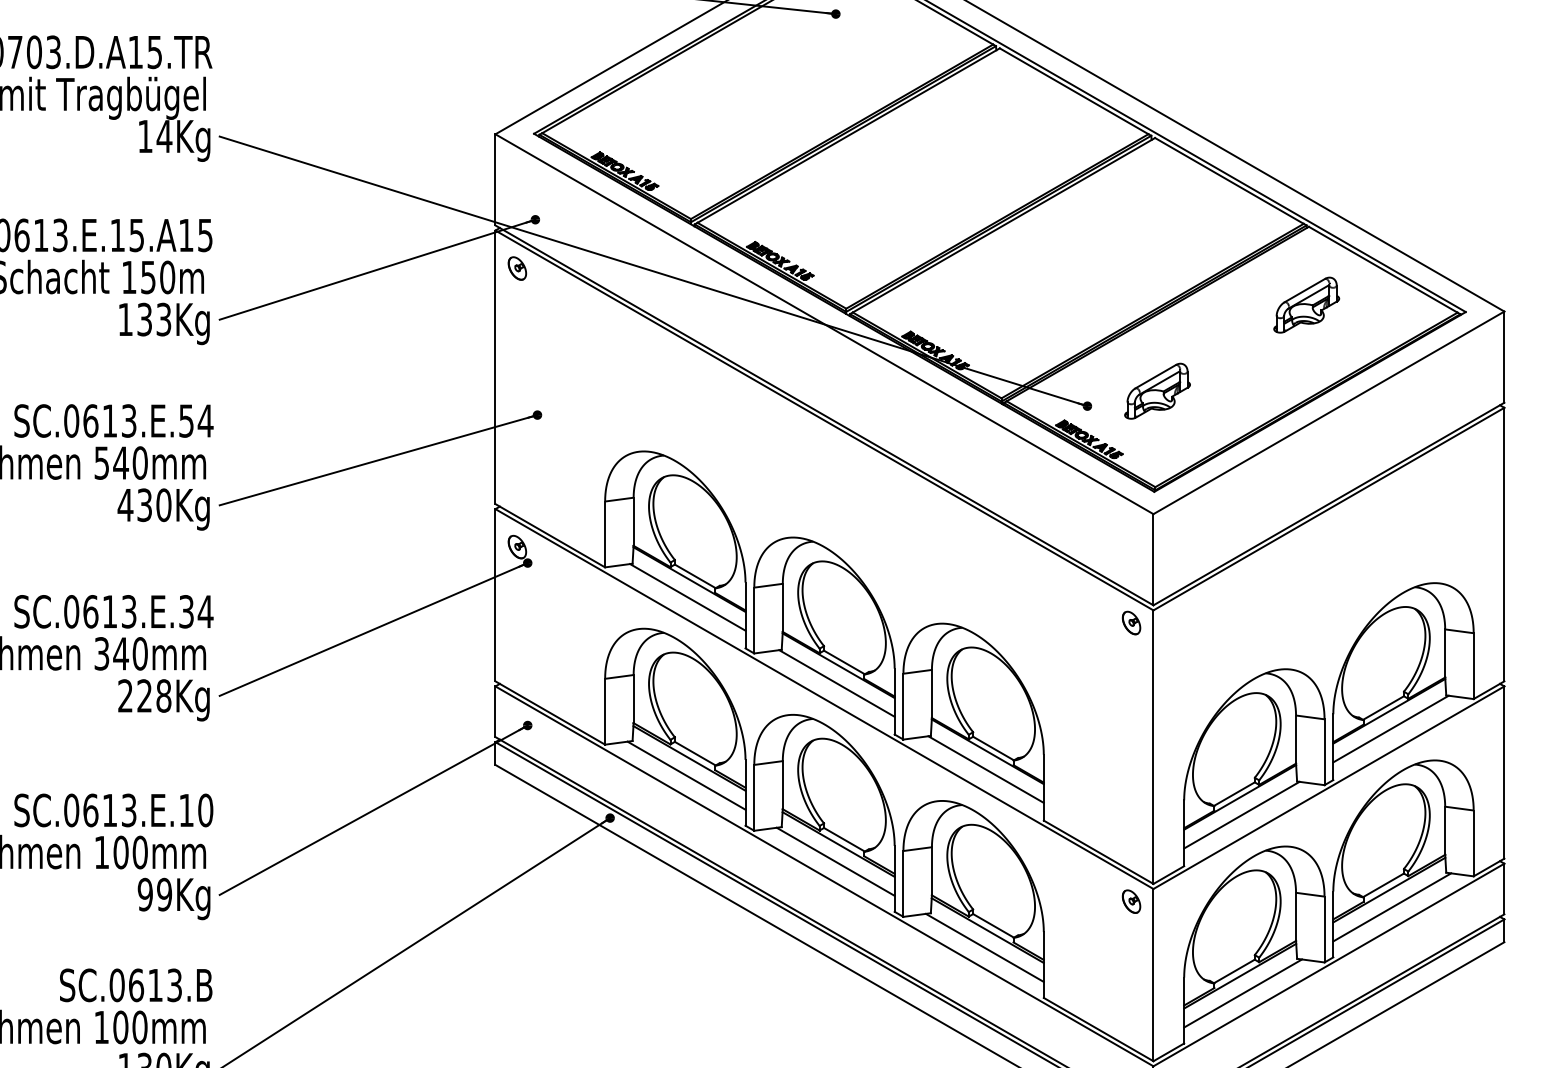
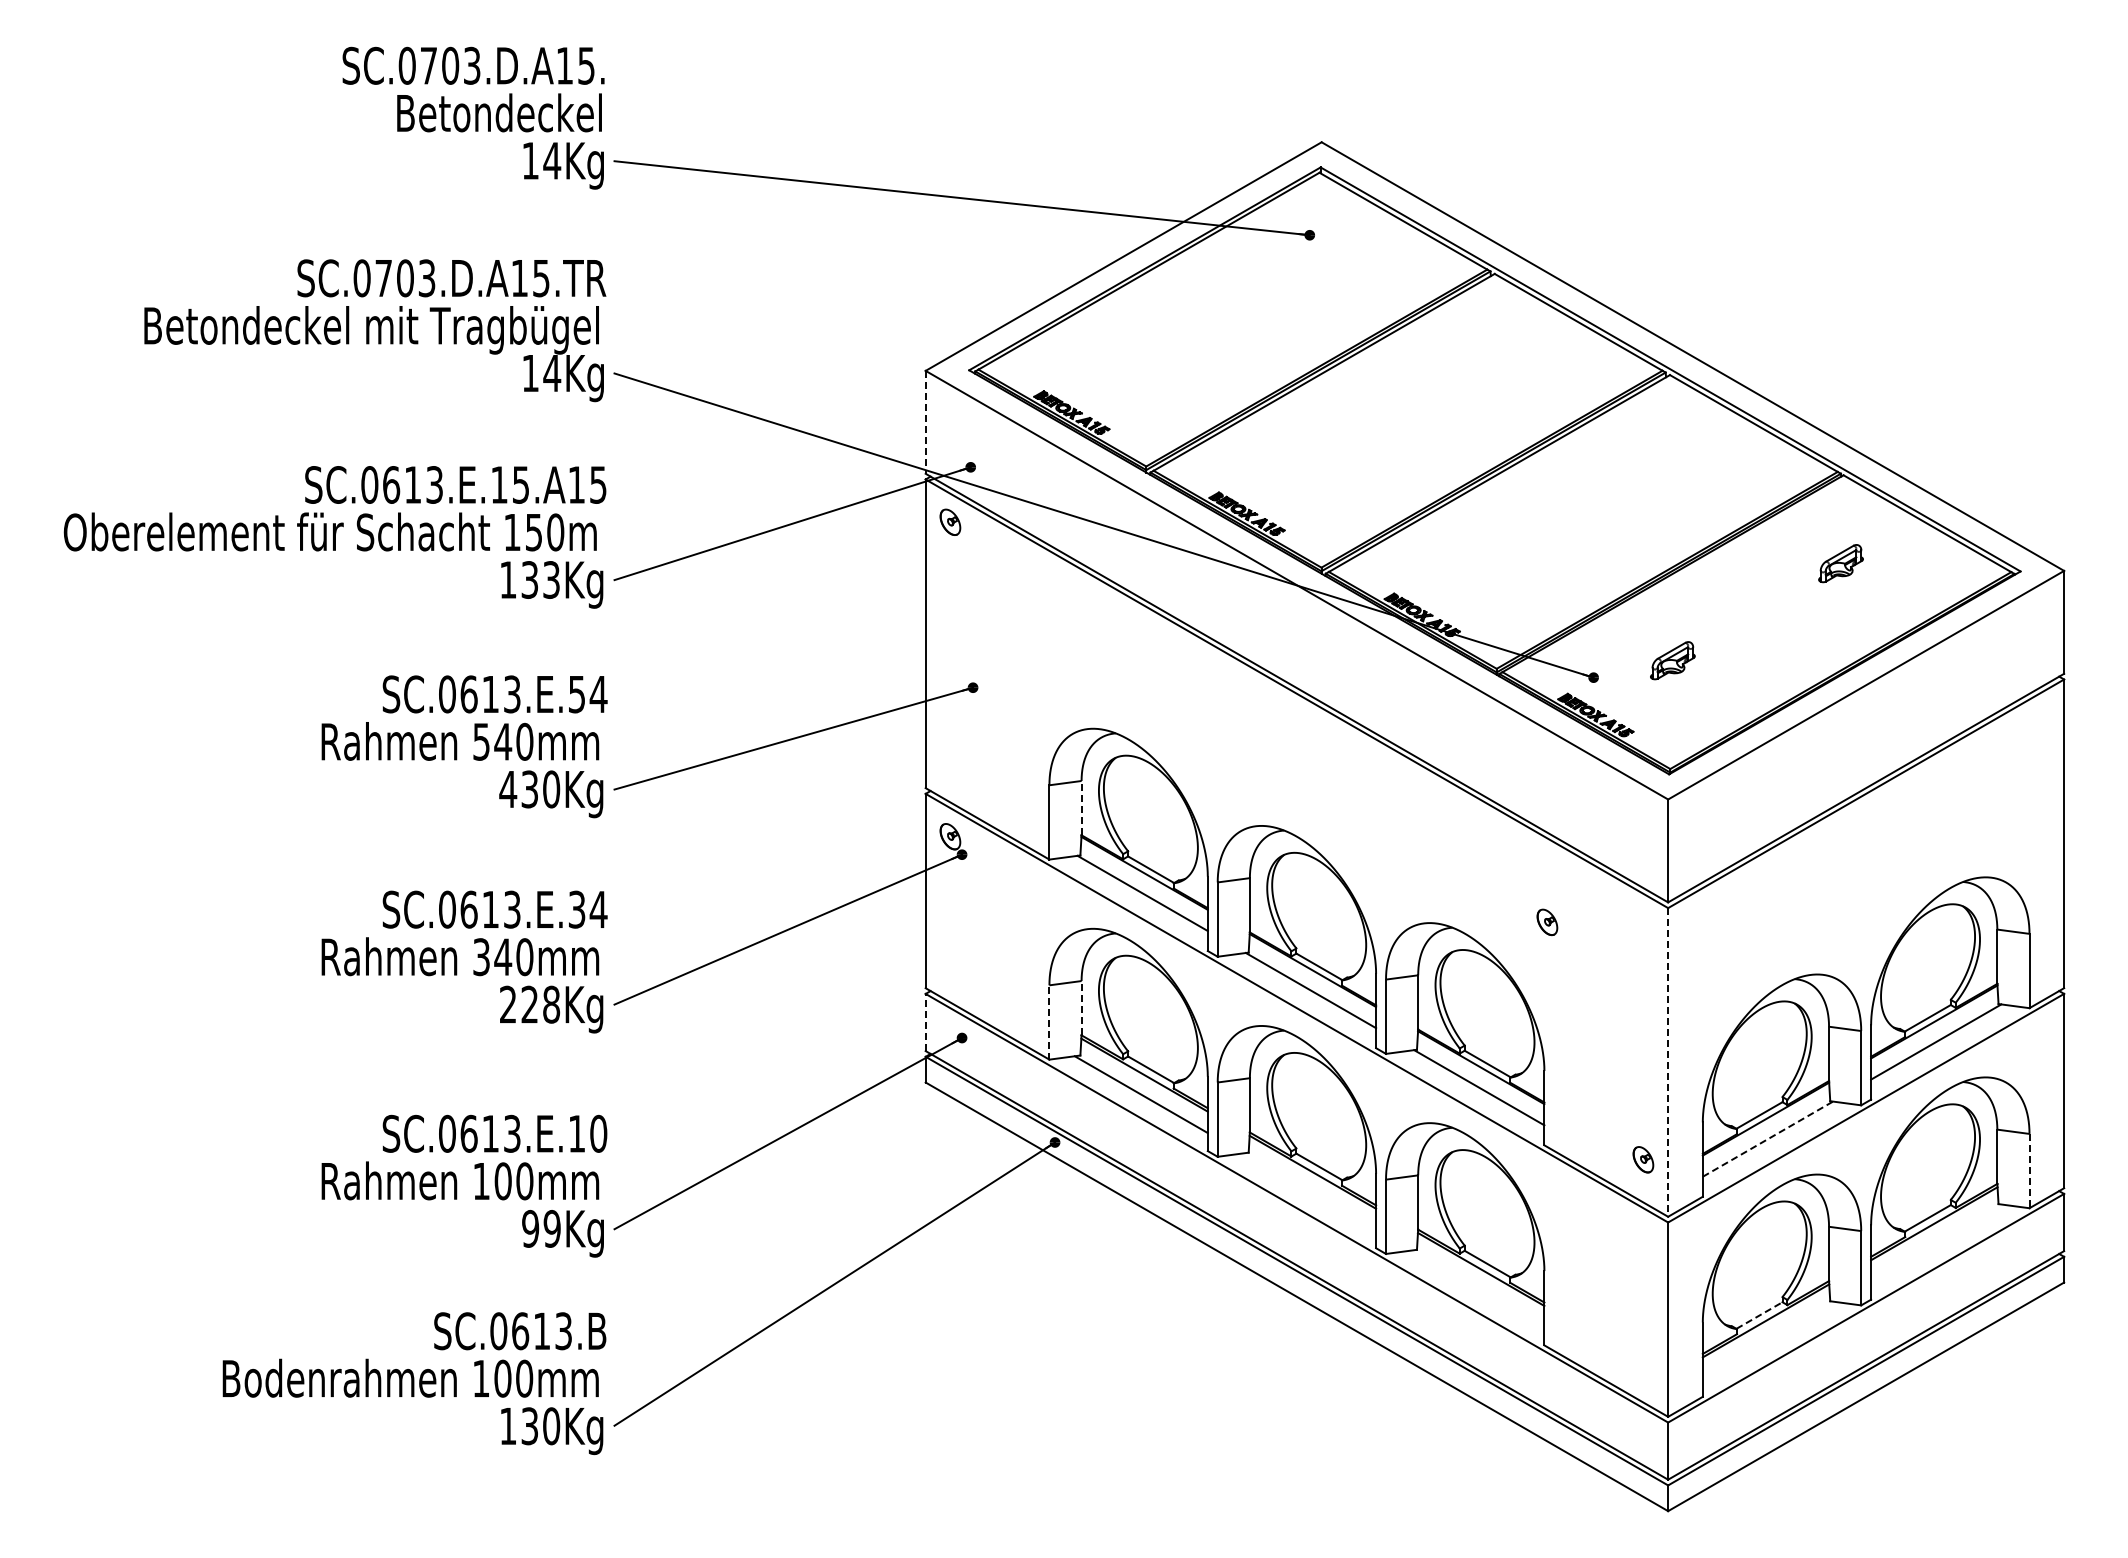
line: (495, 180) -> (925, 422), solid -> dashed
part: (1306, 304) -> (1840, 563), size x0.6
part: (1157, 390) -> (1672, 660), size x0.6
line: (633, 521) -> (1081, 807), solid -> dashed
part: (1131, 623) -> (1547, 922), moved
line: (633, 698) -> (1081, 1007), solid -> dashed
line: (495, 711) -> (925, 1022), solid -> dashed
line: (605, 711) -> (1049, 1022), solid -> dashed
line: (1153, 747) -> (1668, 1062), solid -> dashed
line: (1242, 814) -> (1768, 1138), solid -> dashed
line: (1473, 843) -> (2029, 1171), solid -> dashed
line: (835, 861) -> (1309, 1191), removed
part: (1131, 901) -> (1643, 1159), moved
line: (1392, 906) -> (1937, 1242), removed
line: (984, 947) -> (1477, 1288), removed
line: (1234, 971) -> (1759, 1315), solid -> dashed
line: (1242, 993) -> (1768, 1340), removed

